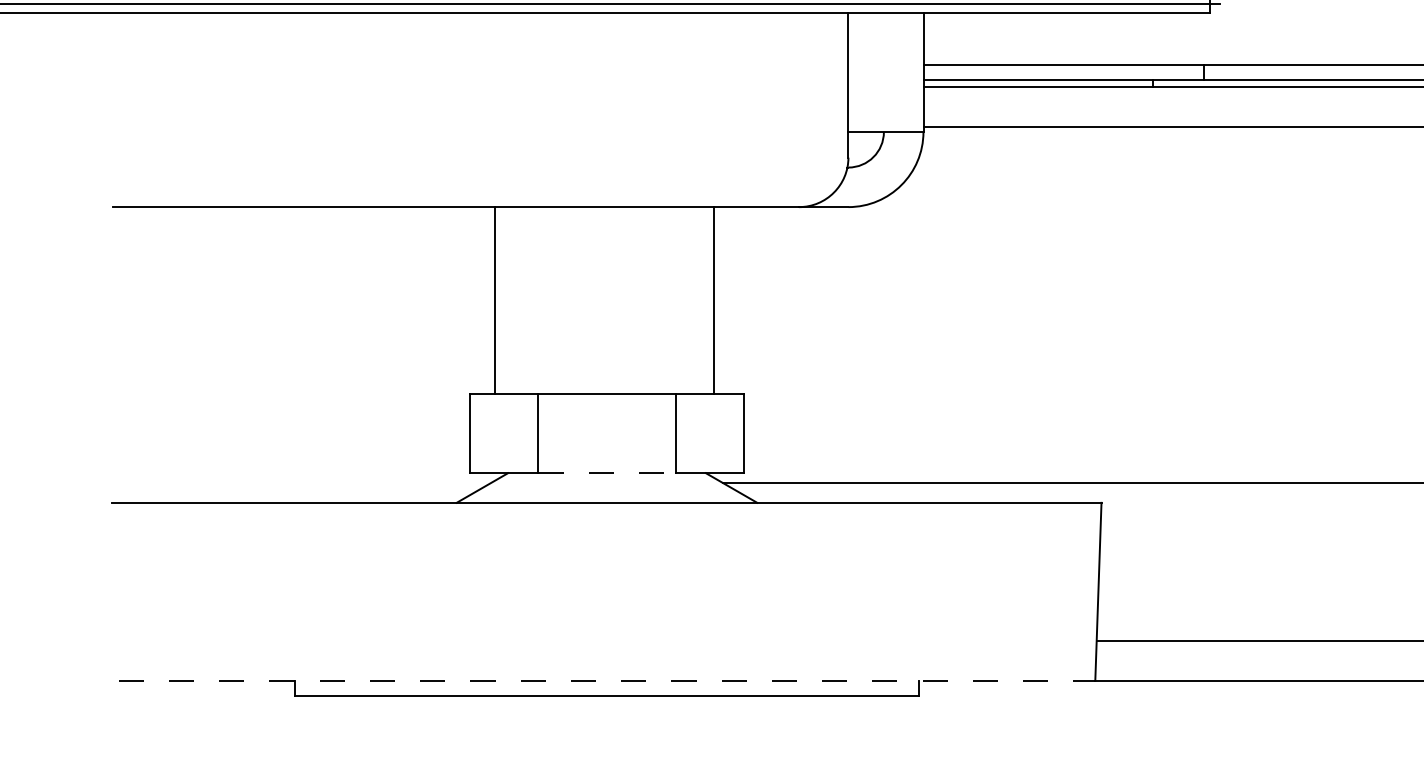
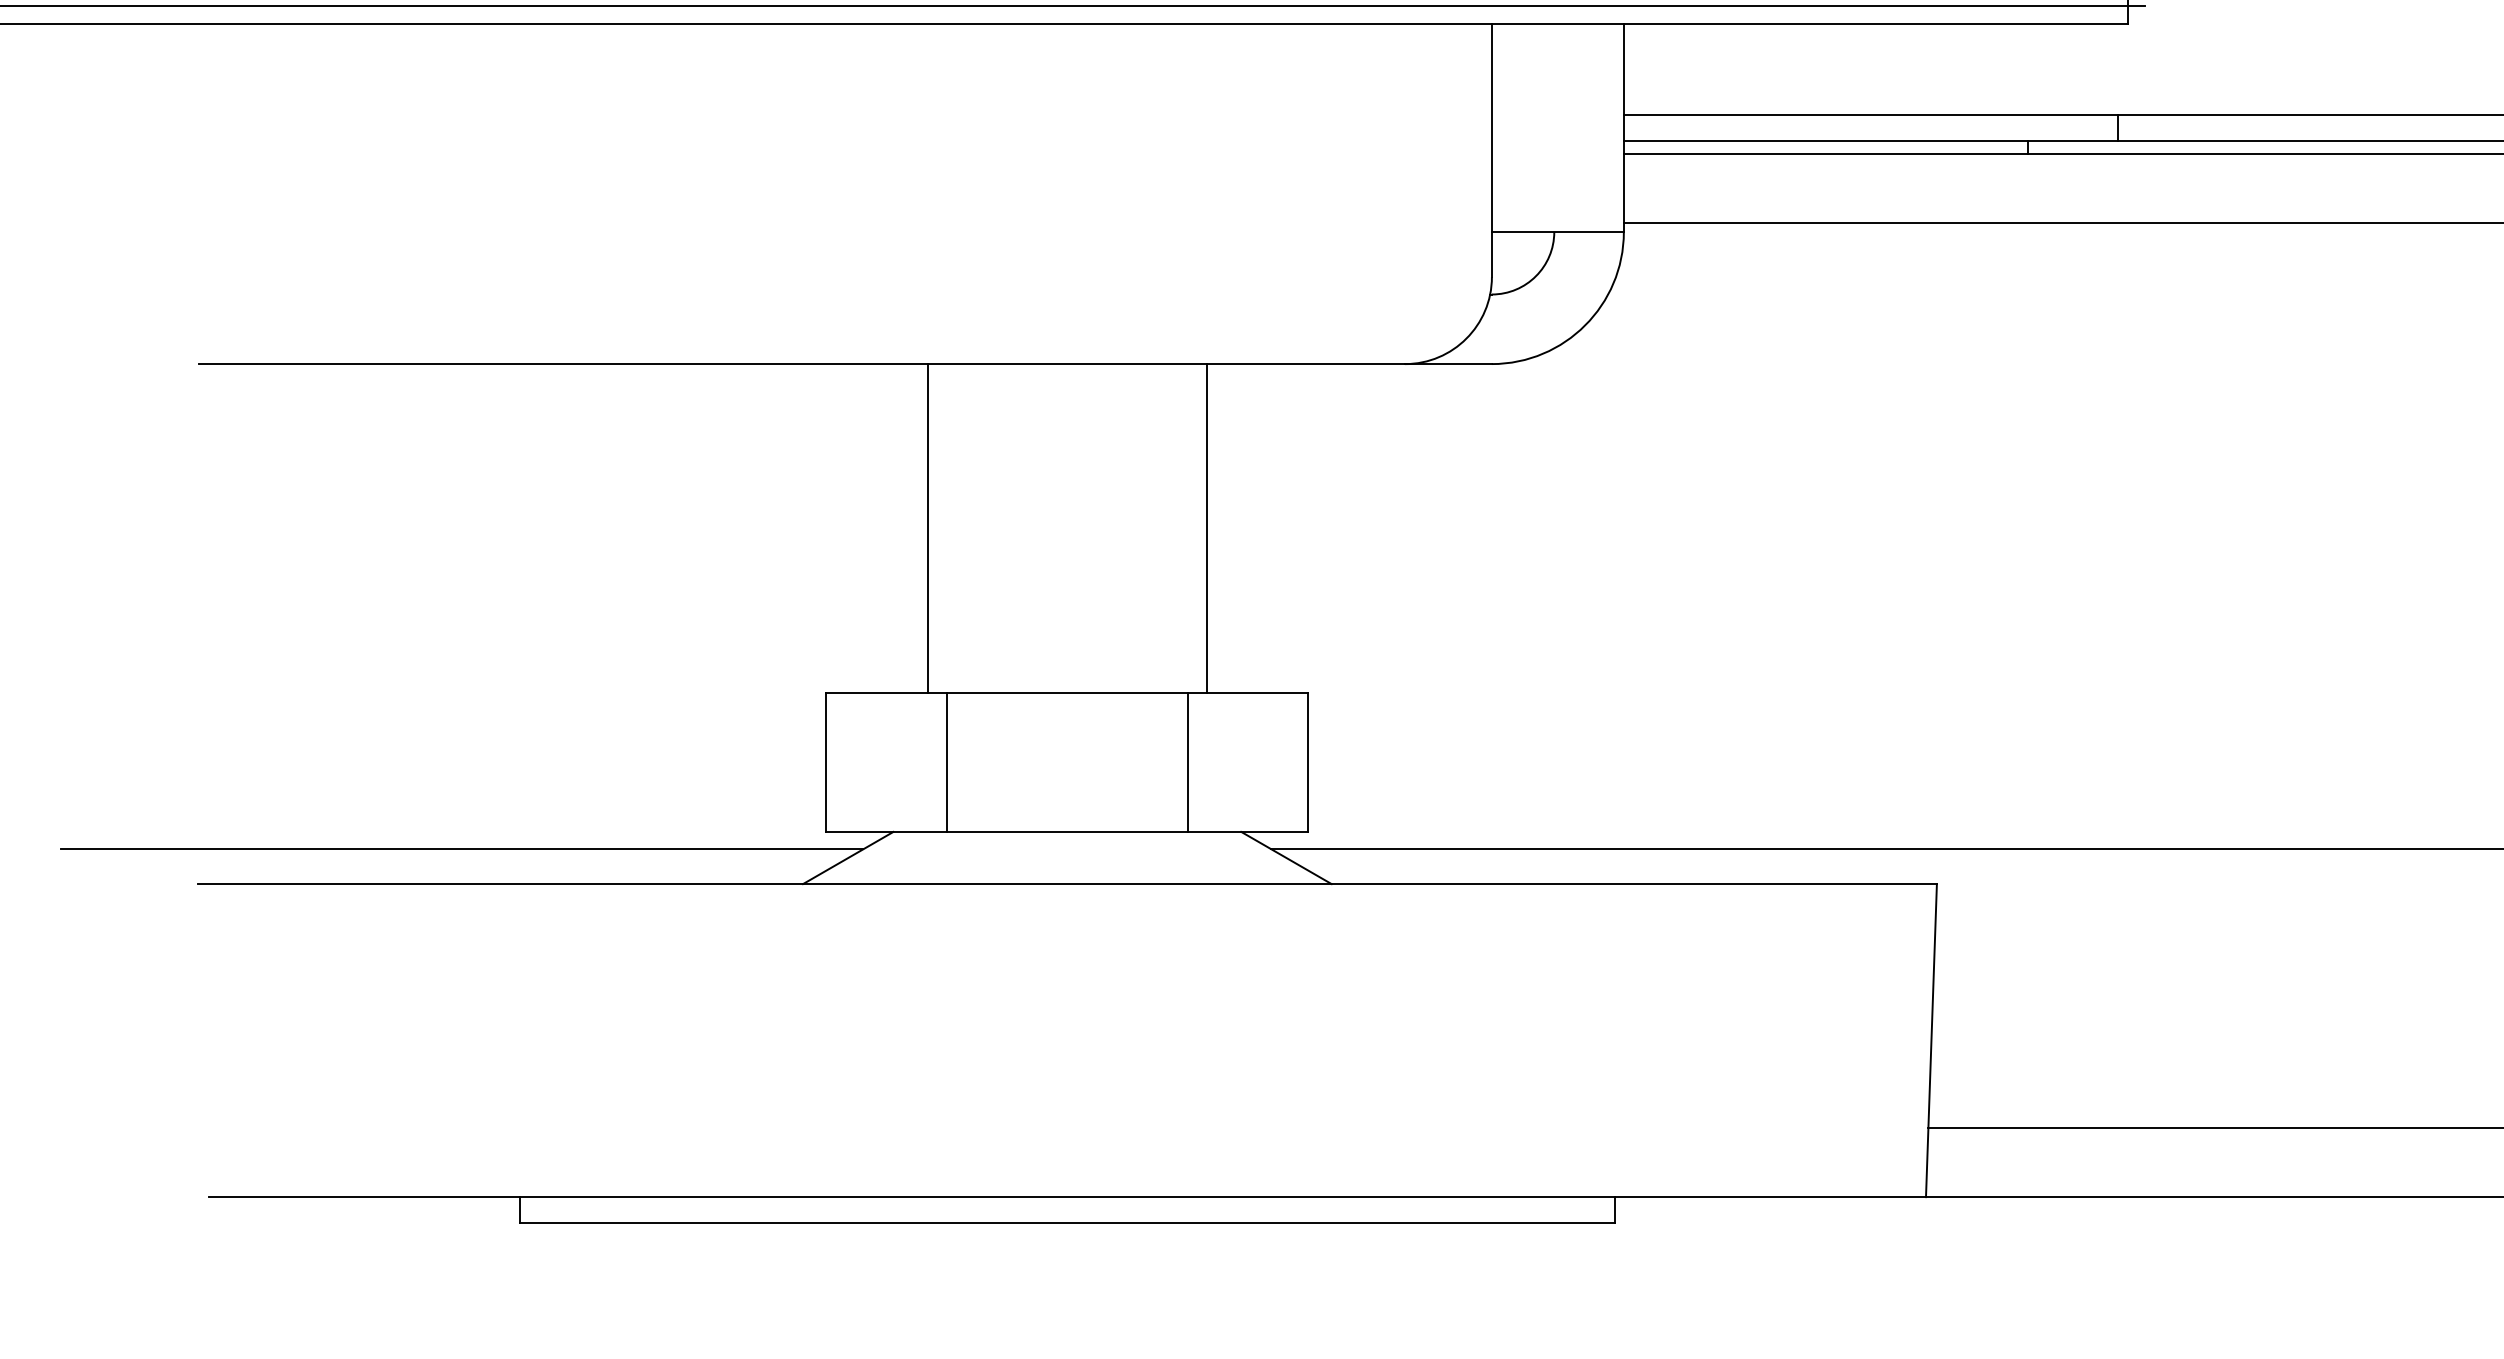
line: (494, 300) -> (927, 528), moved
line: (714, 300) -> (1207, 528), moved
line: (607, 473) -> (1068, 832), dashed -> solid
line: (262, 483) -> (461, 850), added
line: (607, 680) -> (1068, 1196), dashed -> solid

